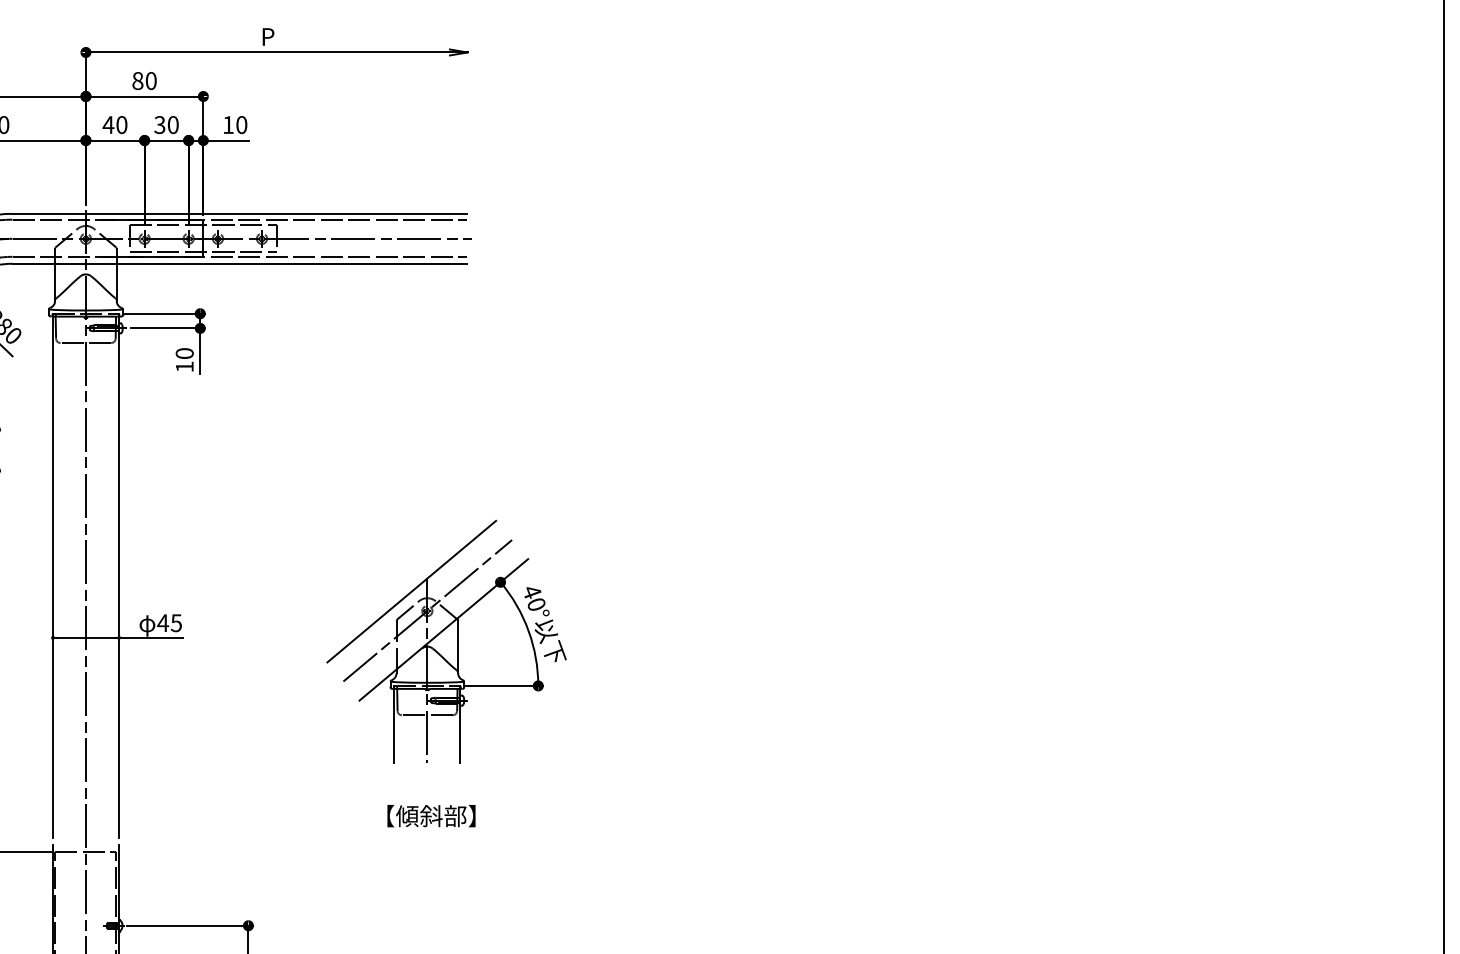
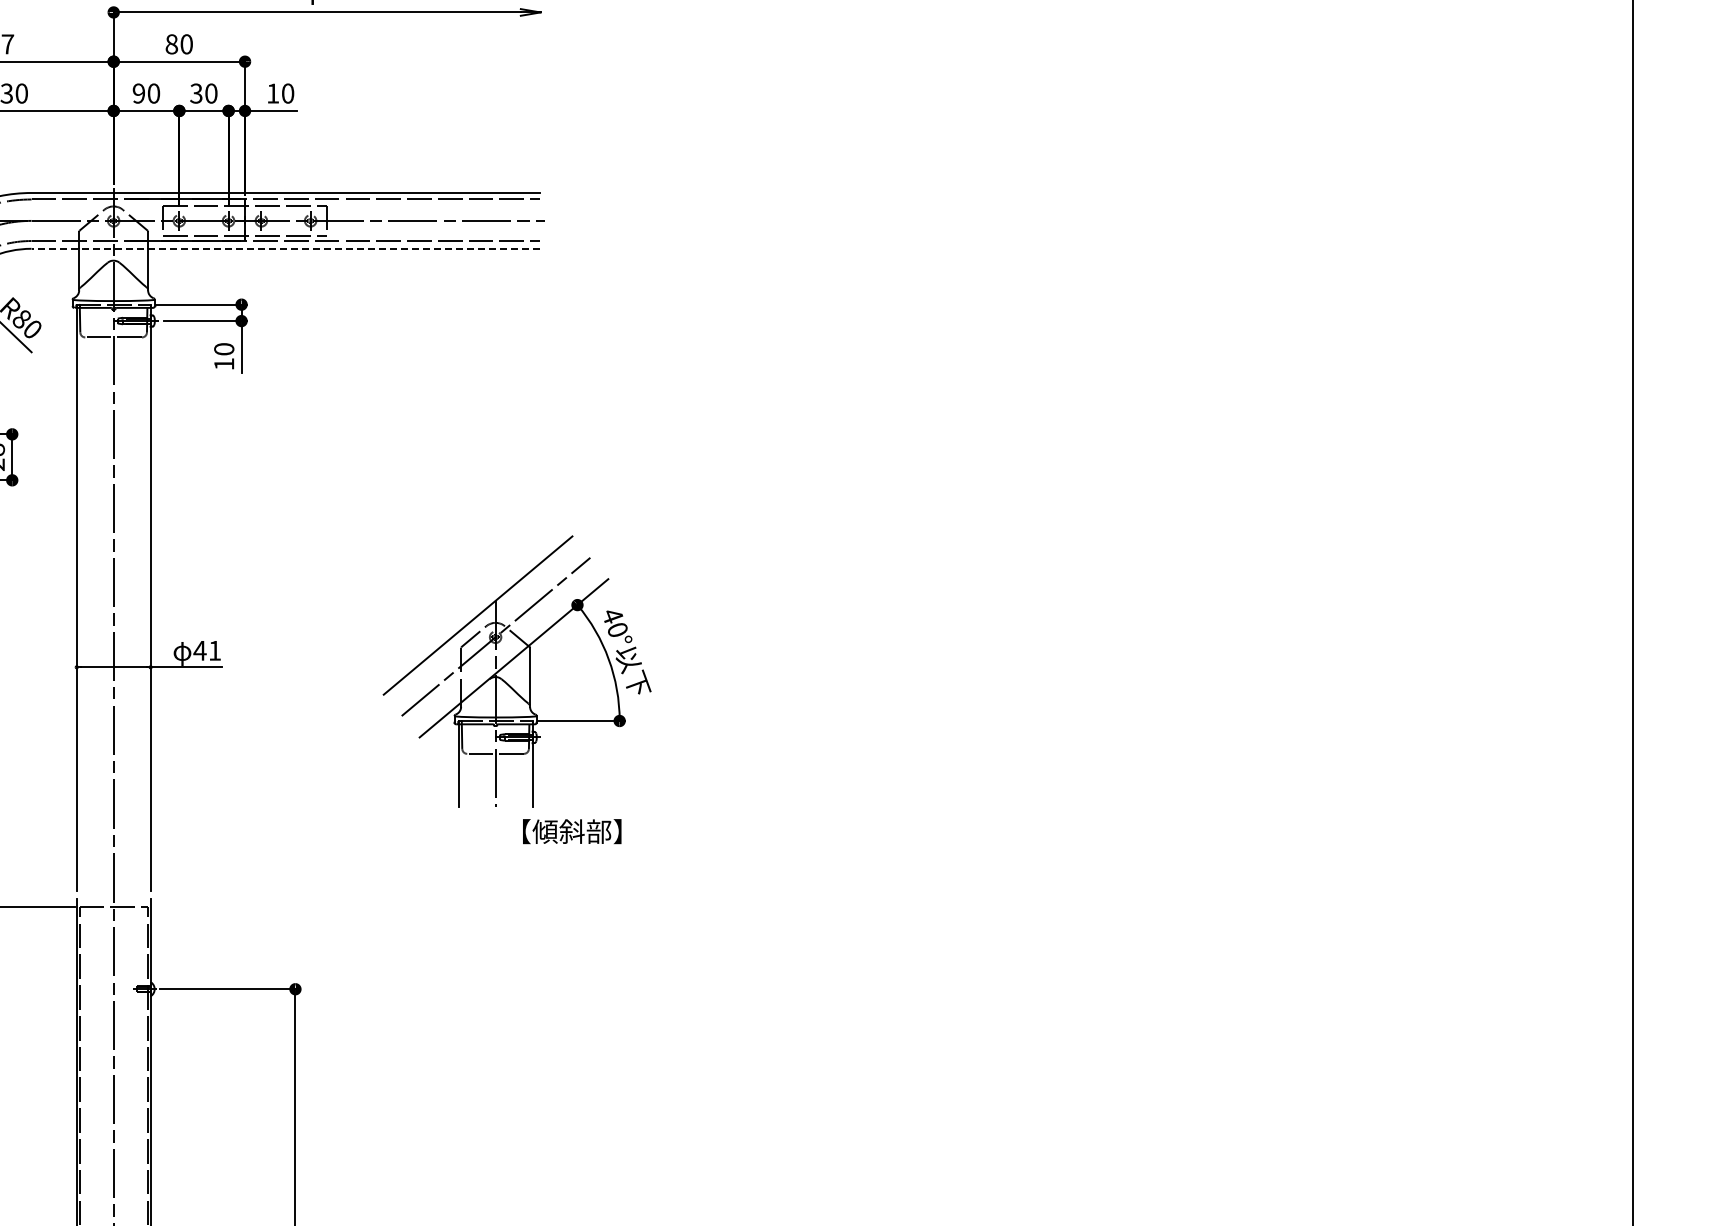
text: (108, 124) -> (138, 93), 40 -> 90
line: (239, 263) -> (285, 248), solid -> dashed
text: (176, 622) -> (214, 650), 45 -> 41
text: (431, 816) -> (572, 831), moved

